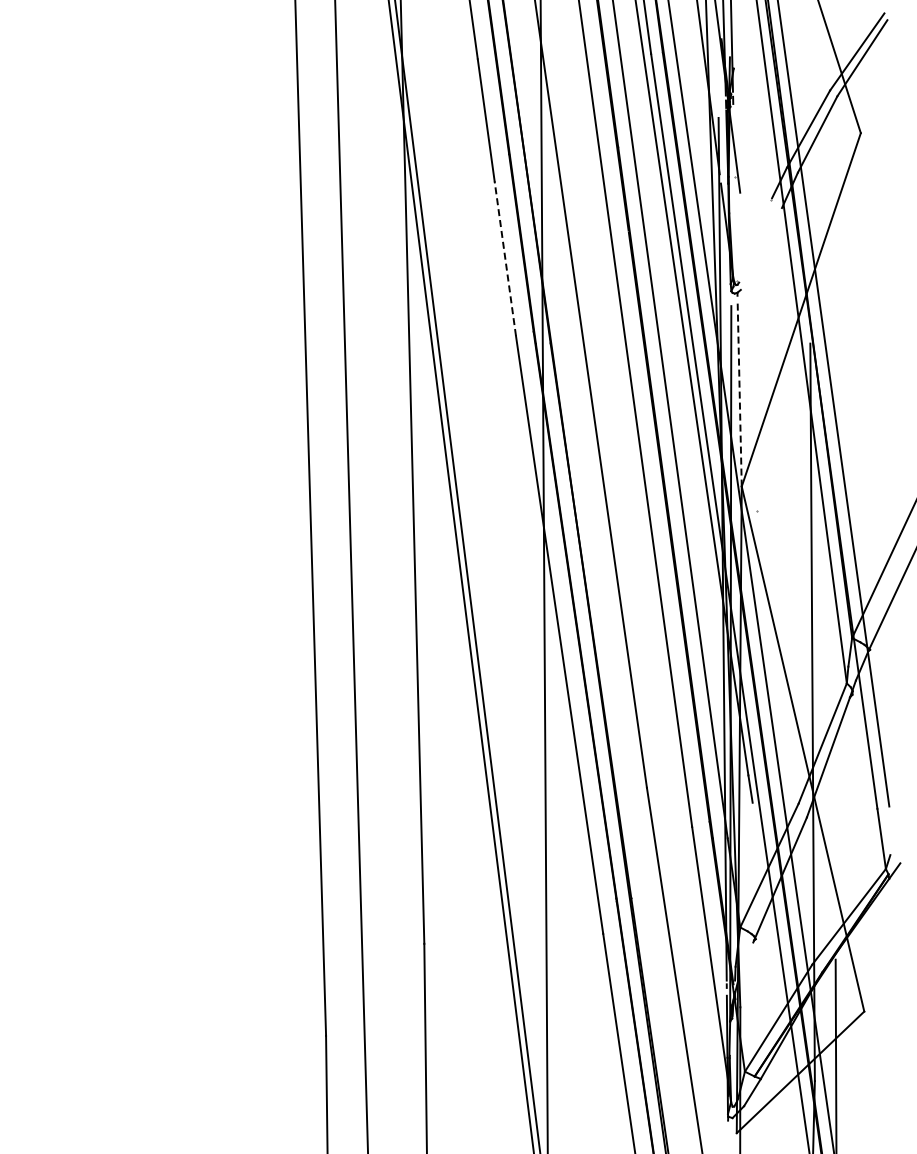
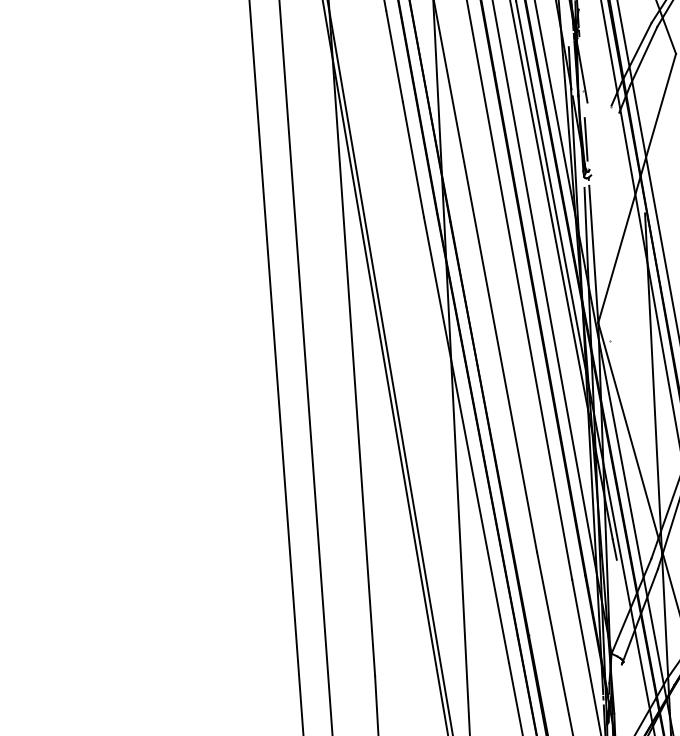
line: (735, 241) -> (585, 139), added
line: (505, 258) -> (413, 159), dashed -> solid
line: (739, 394) -> (593, 253), dashed -> solid

